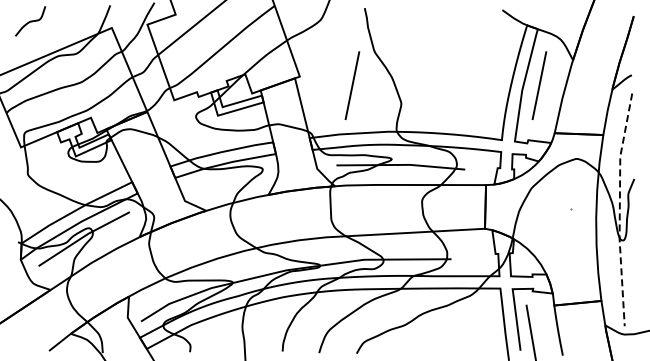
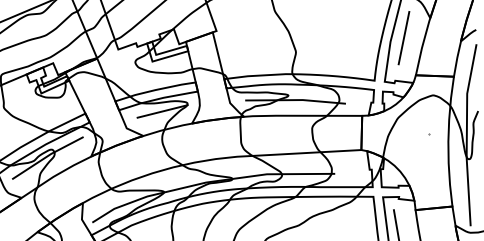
line: (352, 85) -> (257, 37), removed
line: (230, 179) -> (162, 111), added
line: (619, 209) -> (466, 134), dashed -> solid

